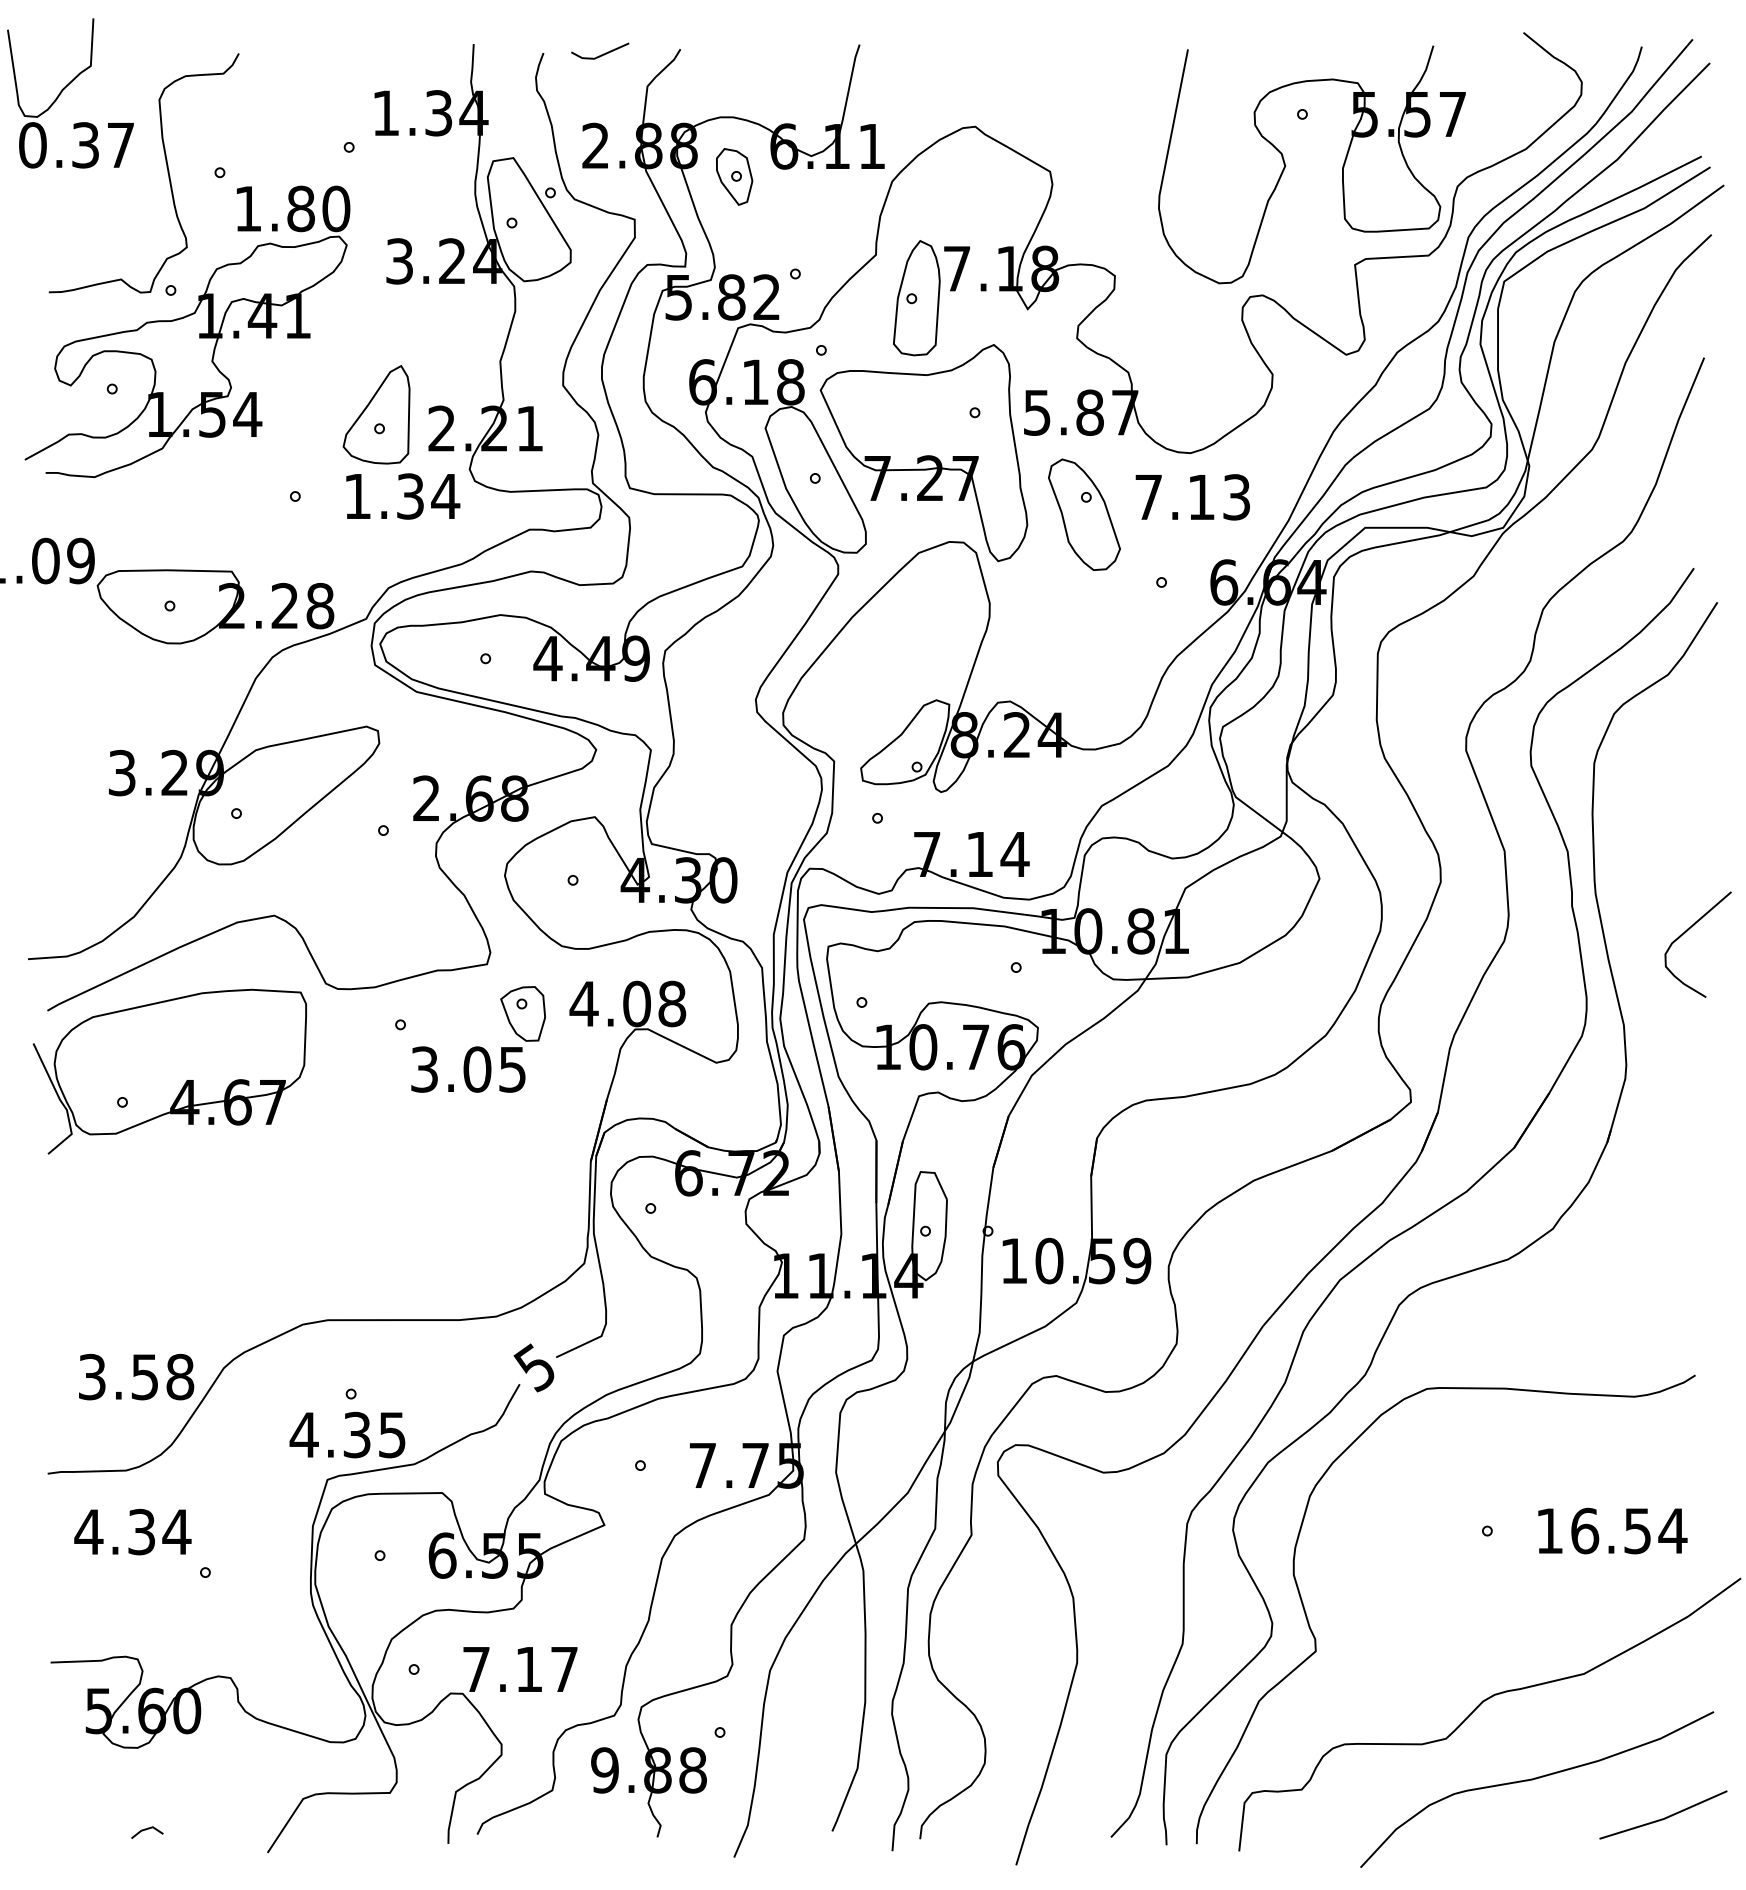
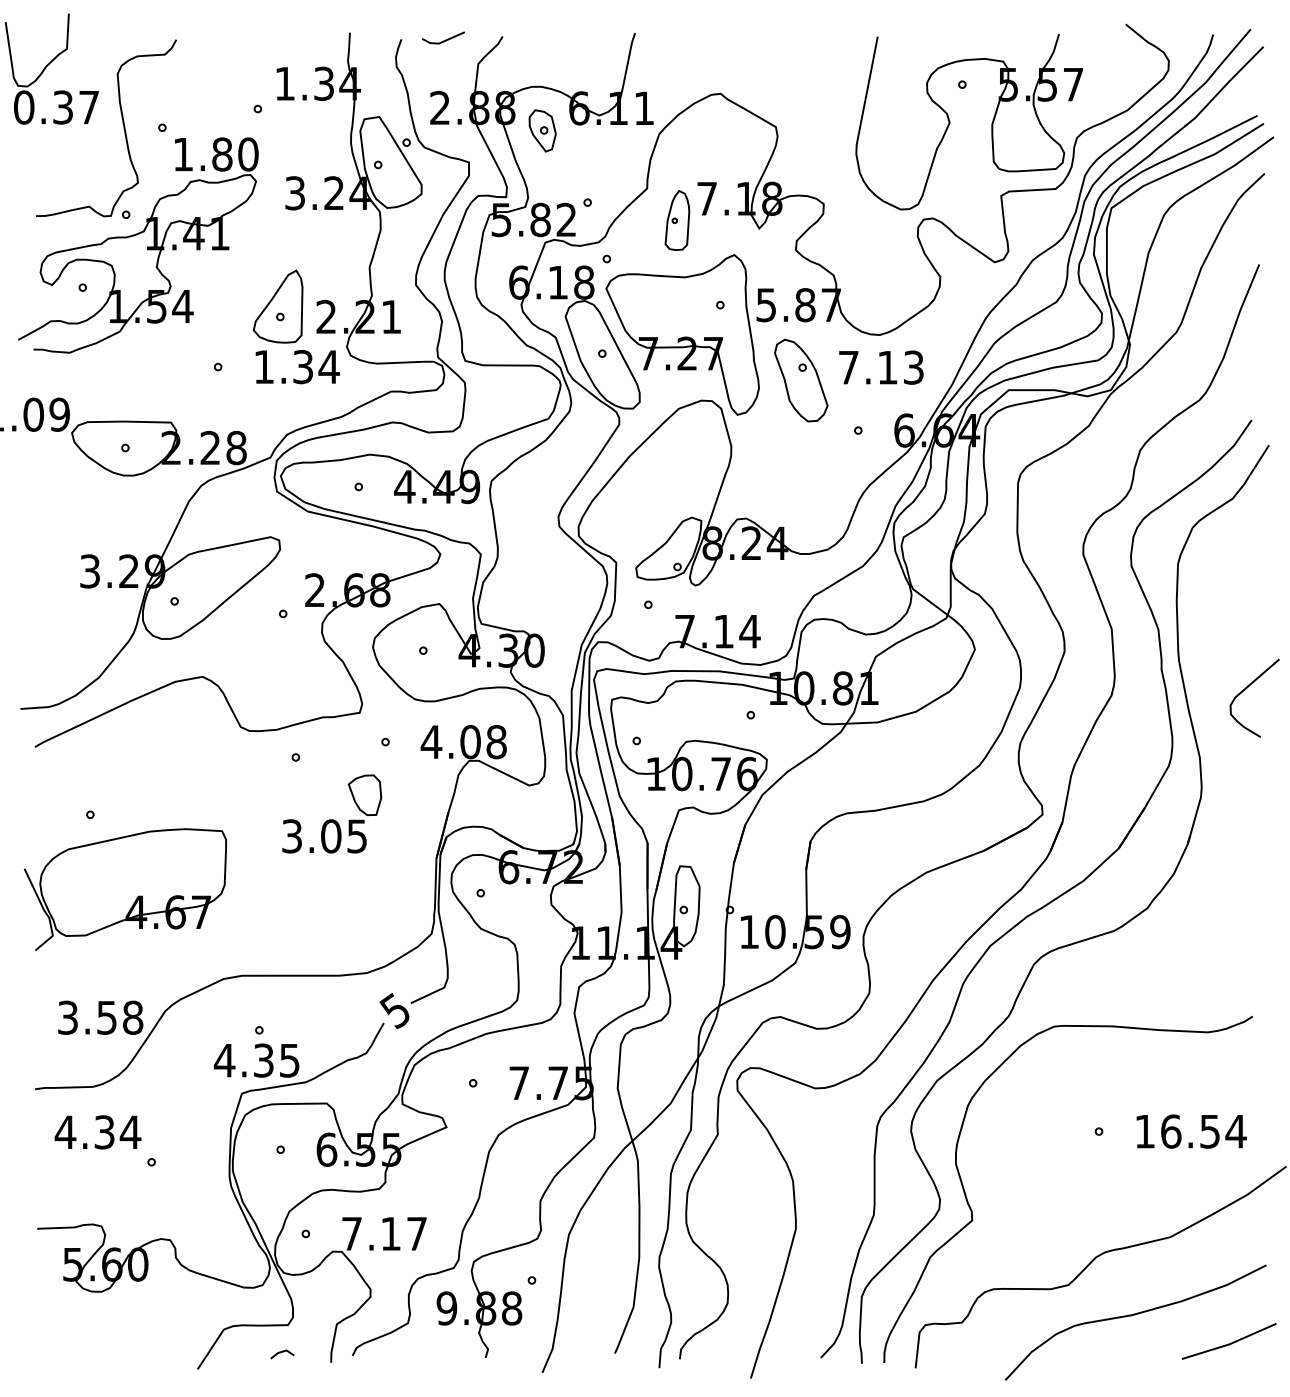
part: (916, 298) -> (677, 220), size x0.7
part: (478, 1046) -> (332, 819), moved
part: (169, 1071) -> (125, 889), moved
line: (146, 1830) -> (281, 1352), moved

